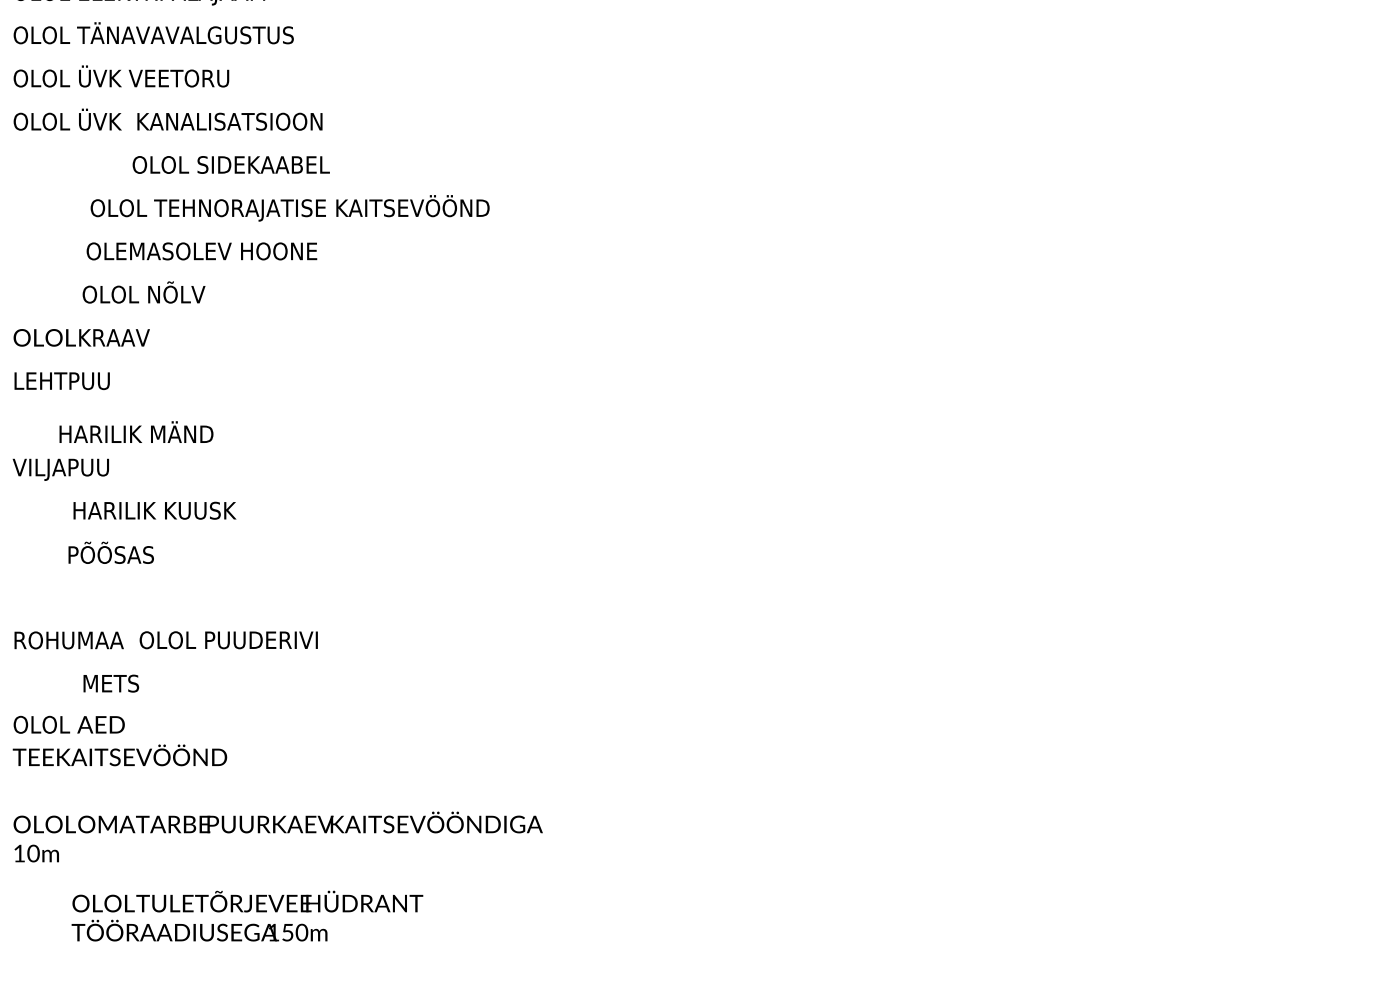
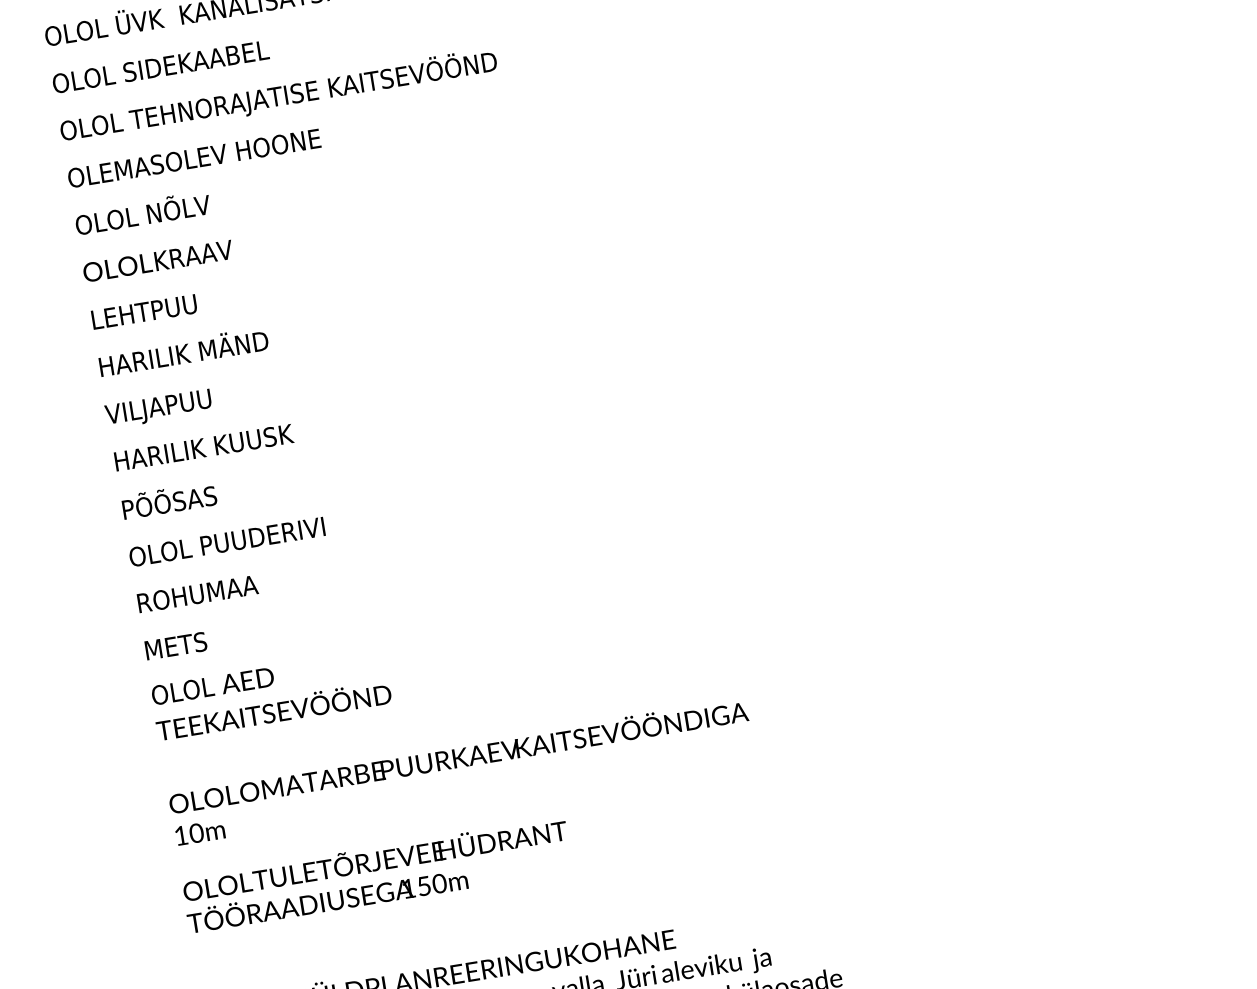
text: (230, 164) -> (159, 66), moved
text: (289, 208) -> (278, 96), moved
text: (201, 251) -> (193, 158), moved
text: (143, 292) -> (142, 213), moved
text: (136, 431) -> (183, 350), moved
text: (154, 510) -> (203, 447), moved
text: (110, 552) -> (168, 500), moved
text: (228, 640) -> (226, 542), moved
text: (111, 683) -> (176, 645), moved
text: (247, 915) -> (377, 874), moved

